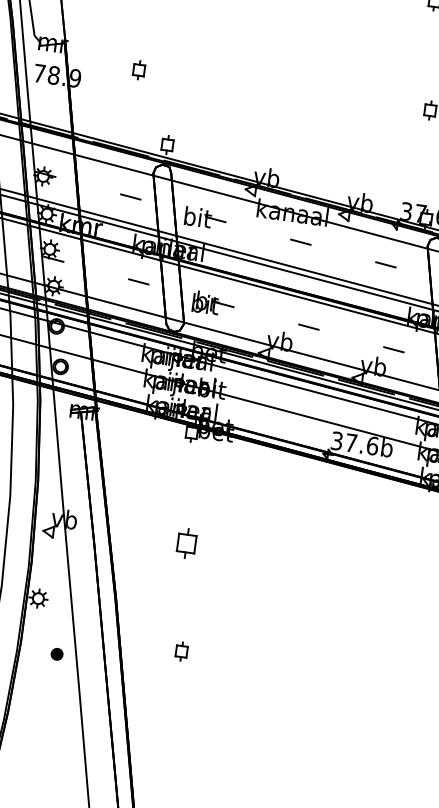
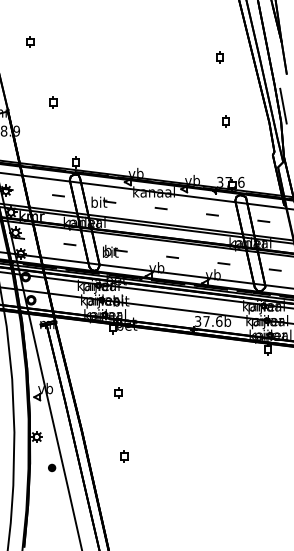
part: (139, 70) -> (53, 102), moved
part: (186, 542) -> (118, 392), size x0.62

